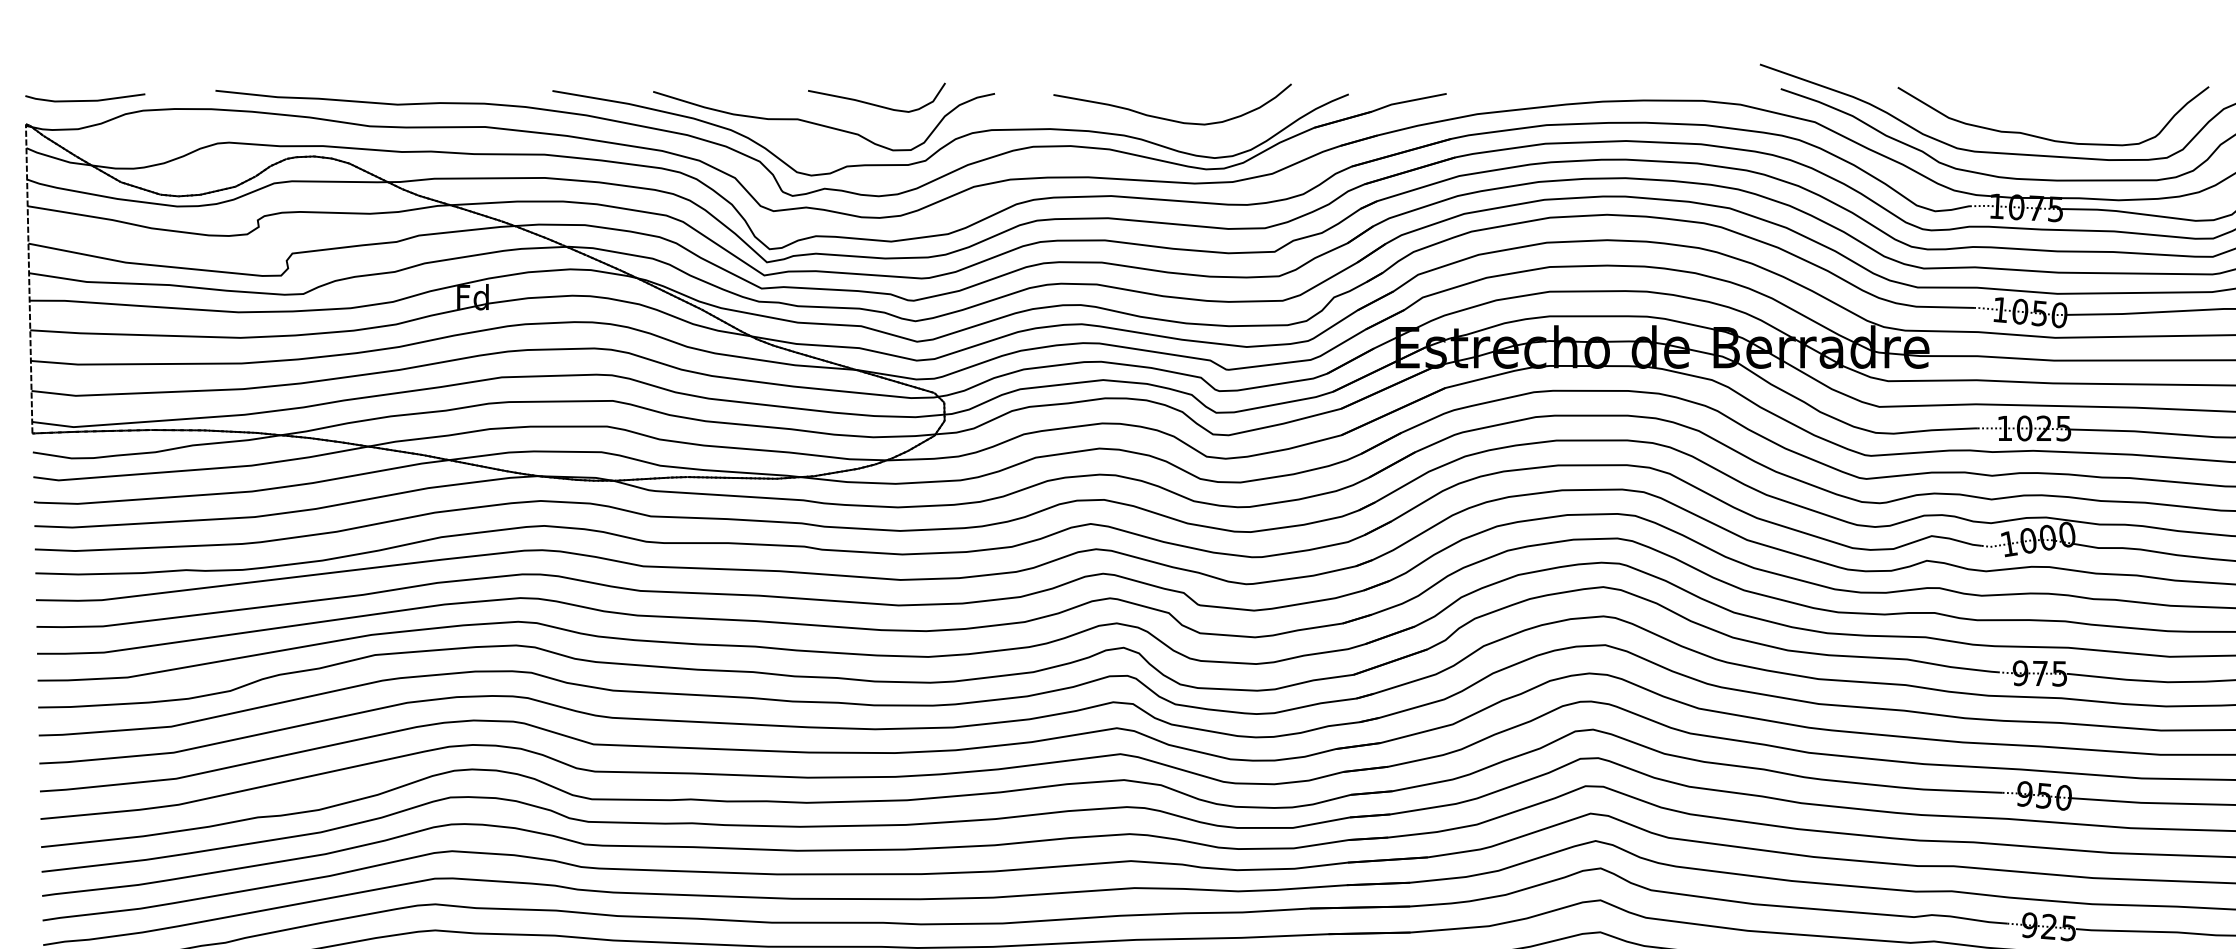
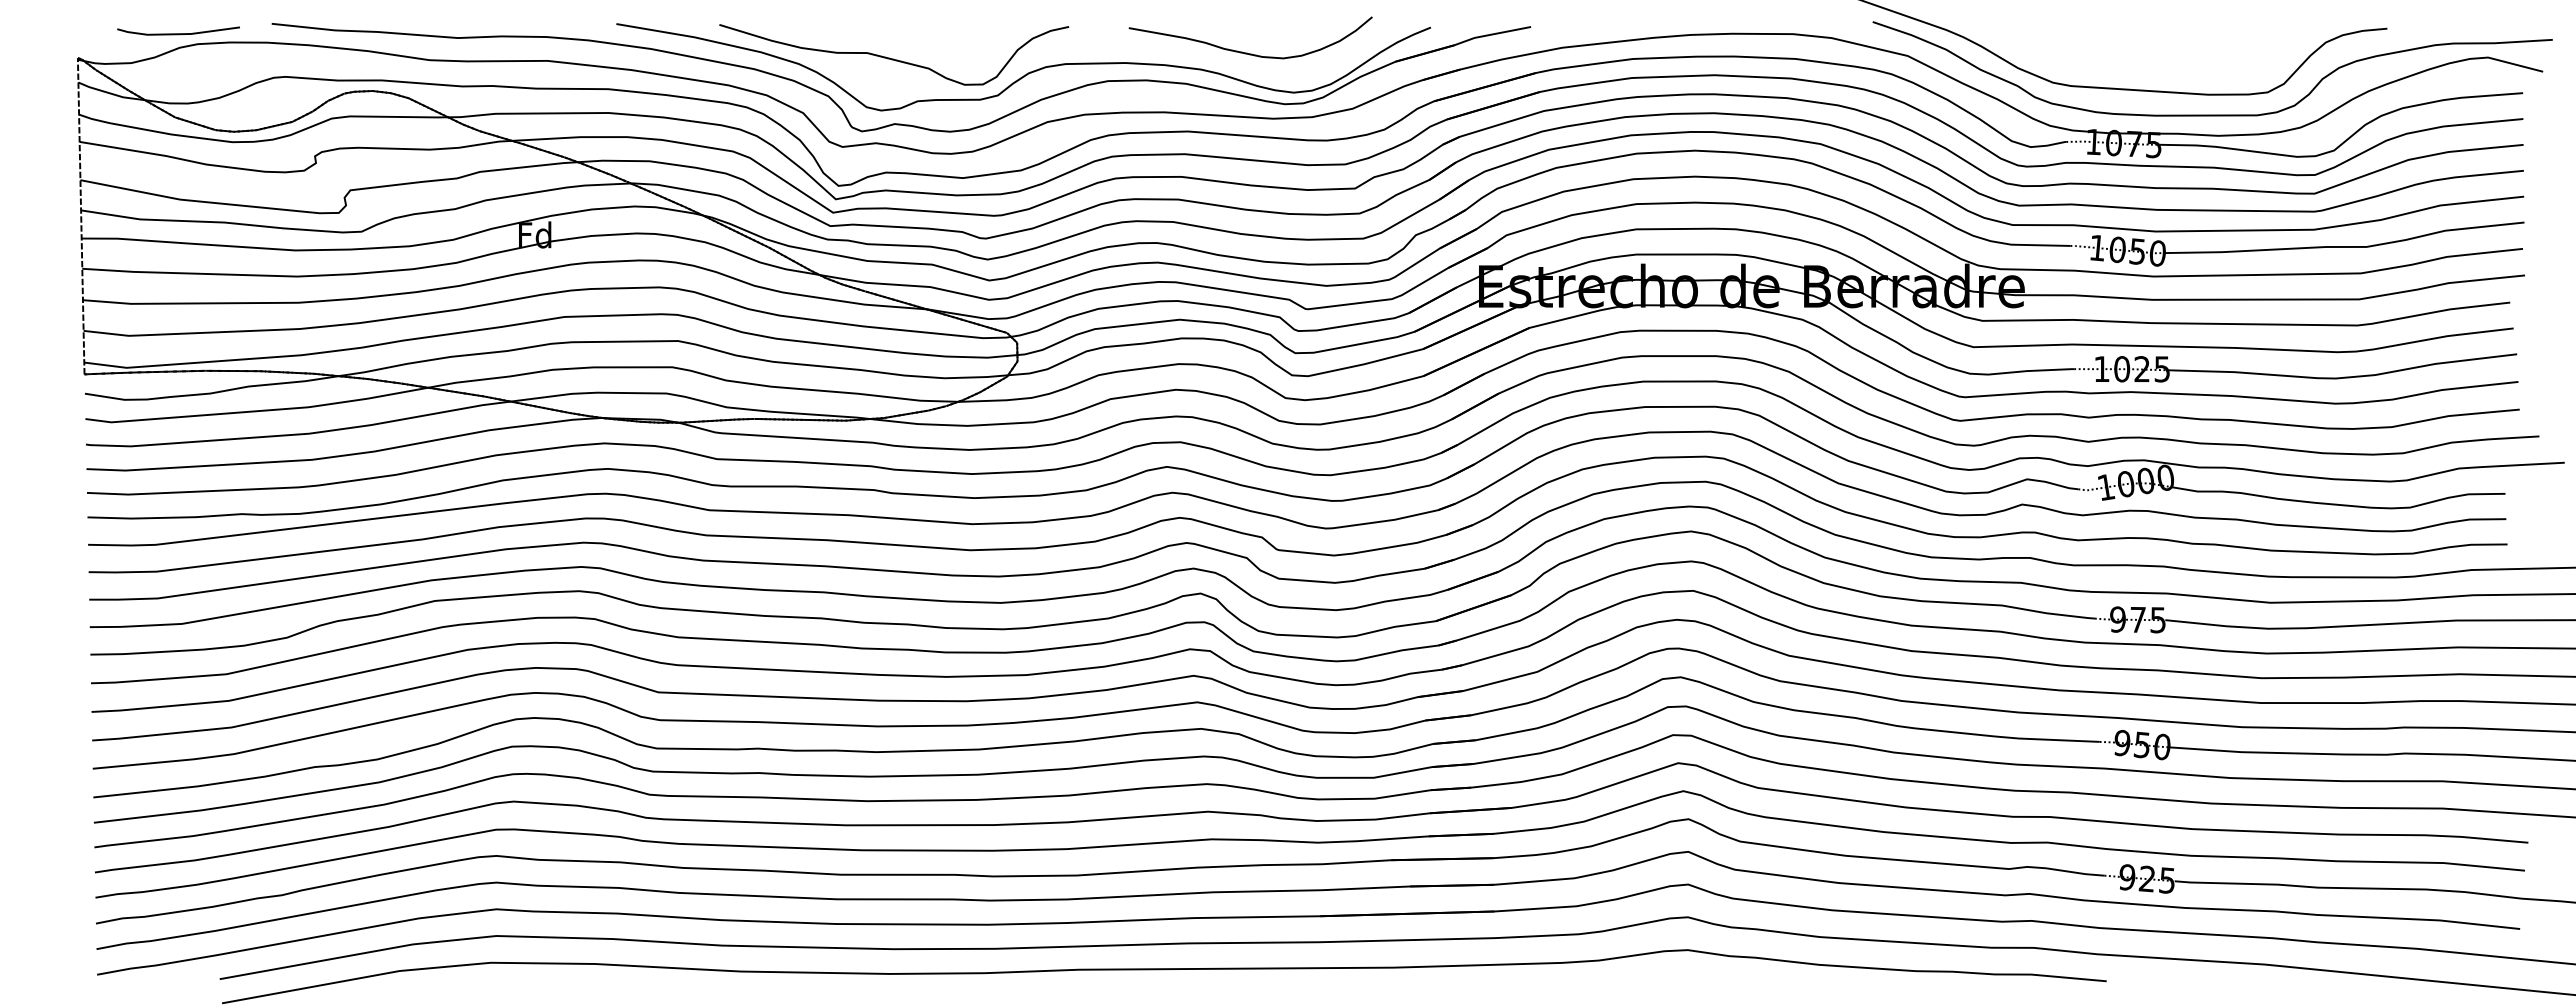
line: (85, 100) -> (178, 33), moved
curve: (876, 104) -> (947, 37), removed
curve: (2048, 138) -> (2146, 72), removed

